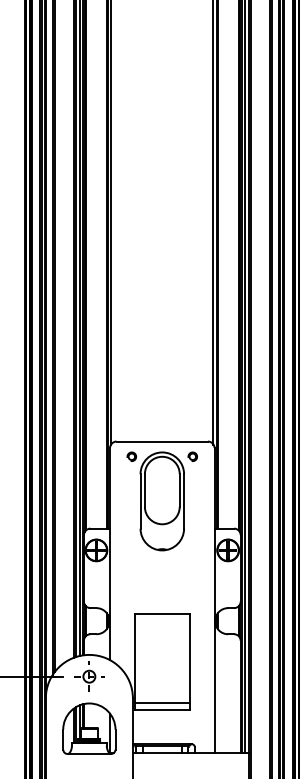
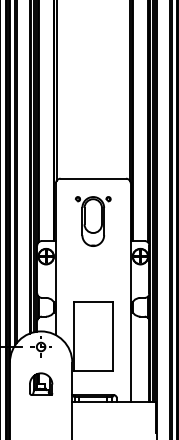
part: (161, 501) -> (92, 221), size x0.7
line: (162, 702) -> (93, 365), removed
part: (89, 728) -> (41, 384), size x0.6

